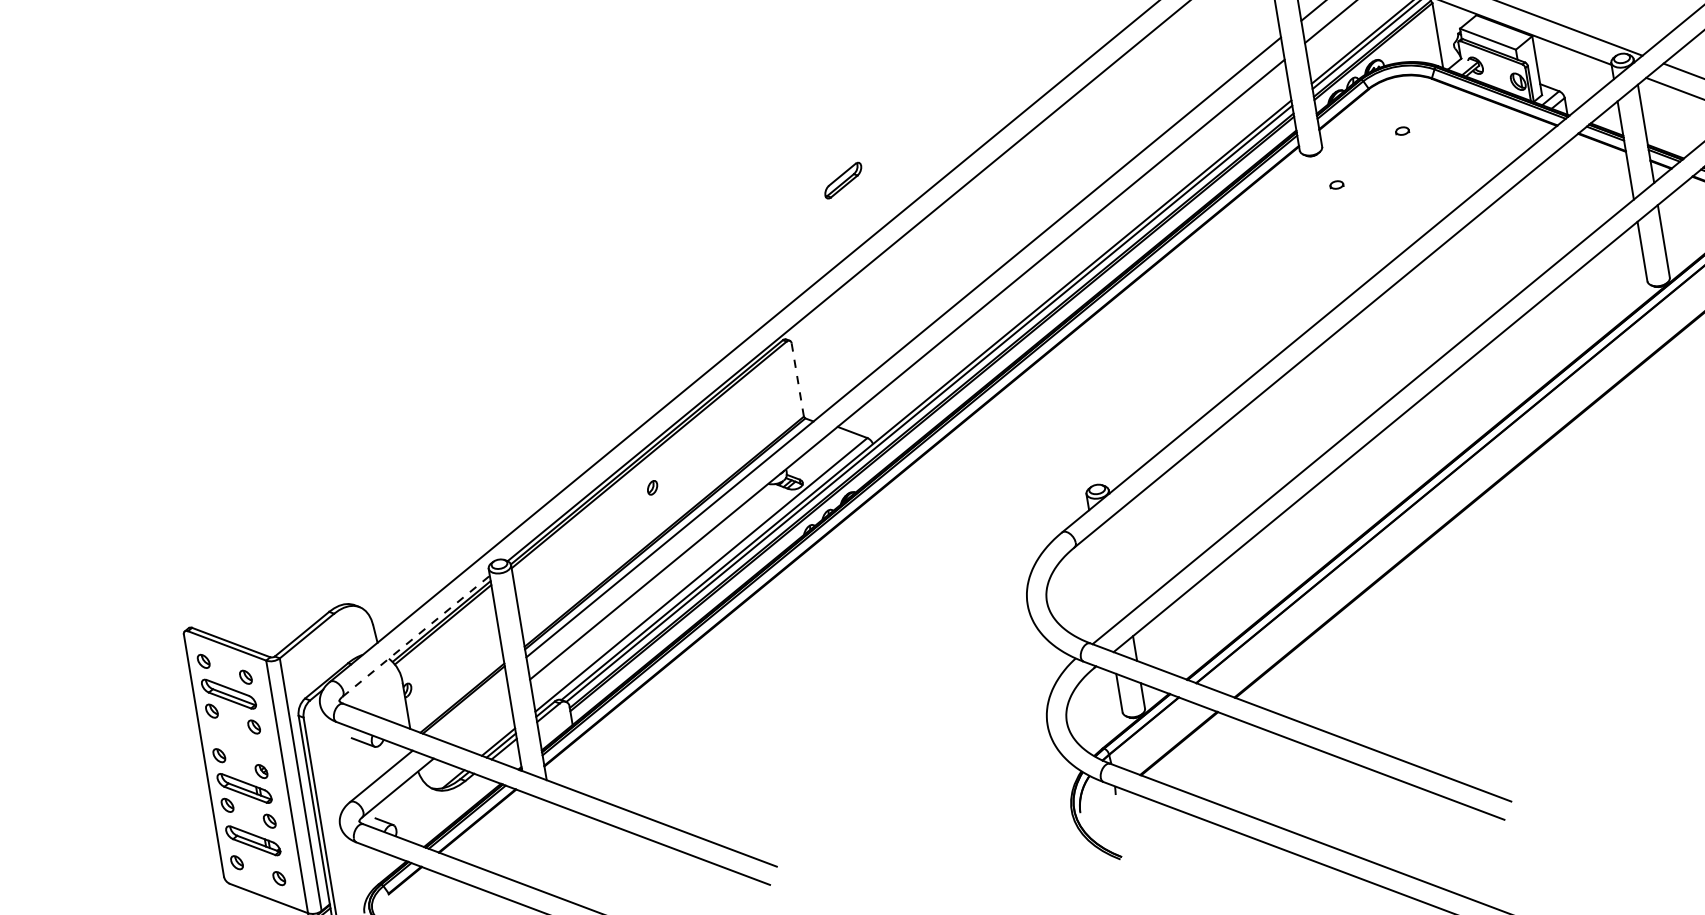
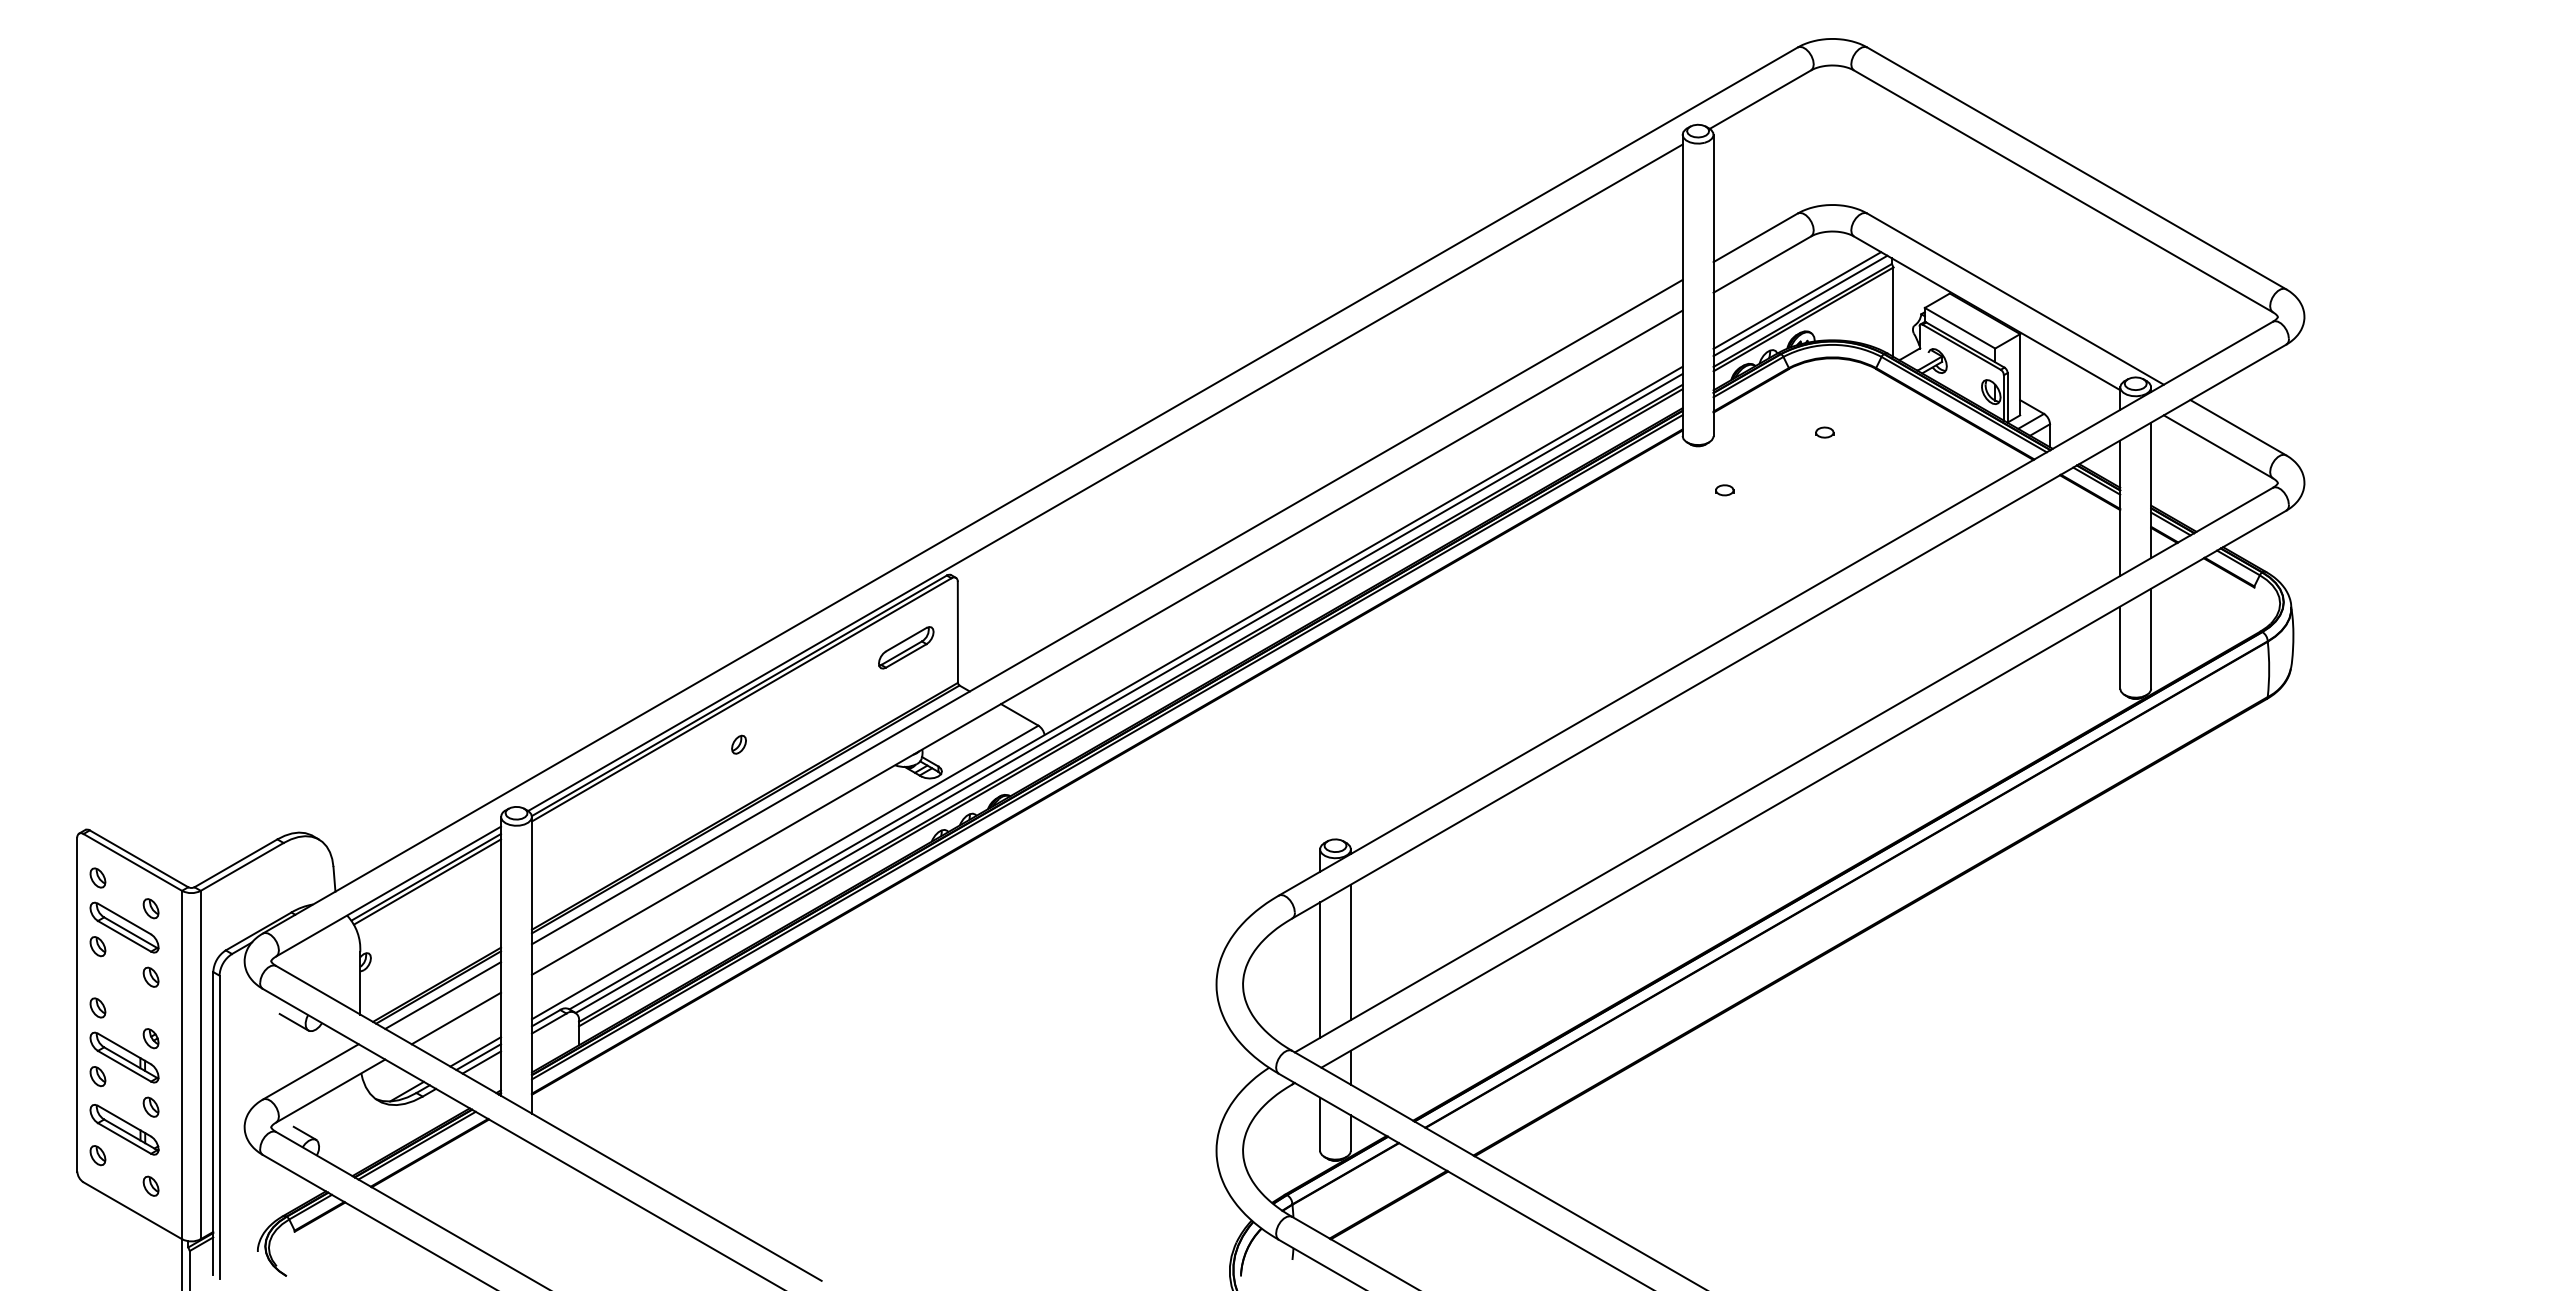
part: (843, 180) -> (906, 647), moved
line: (797, 380) -> (957, 632), dashed -> solid
line: (1120, 565) -> (1350, 952), added
line: (1101, 581) -> (1320, 969), added
line: (416, 636) -> (388, 891), dashed -> solid
line: (468, 705) -> (443, 995), added
line: (480, 720) -> (456, 1018), added

